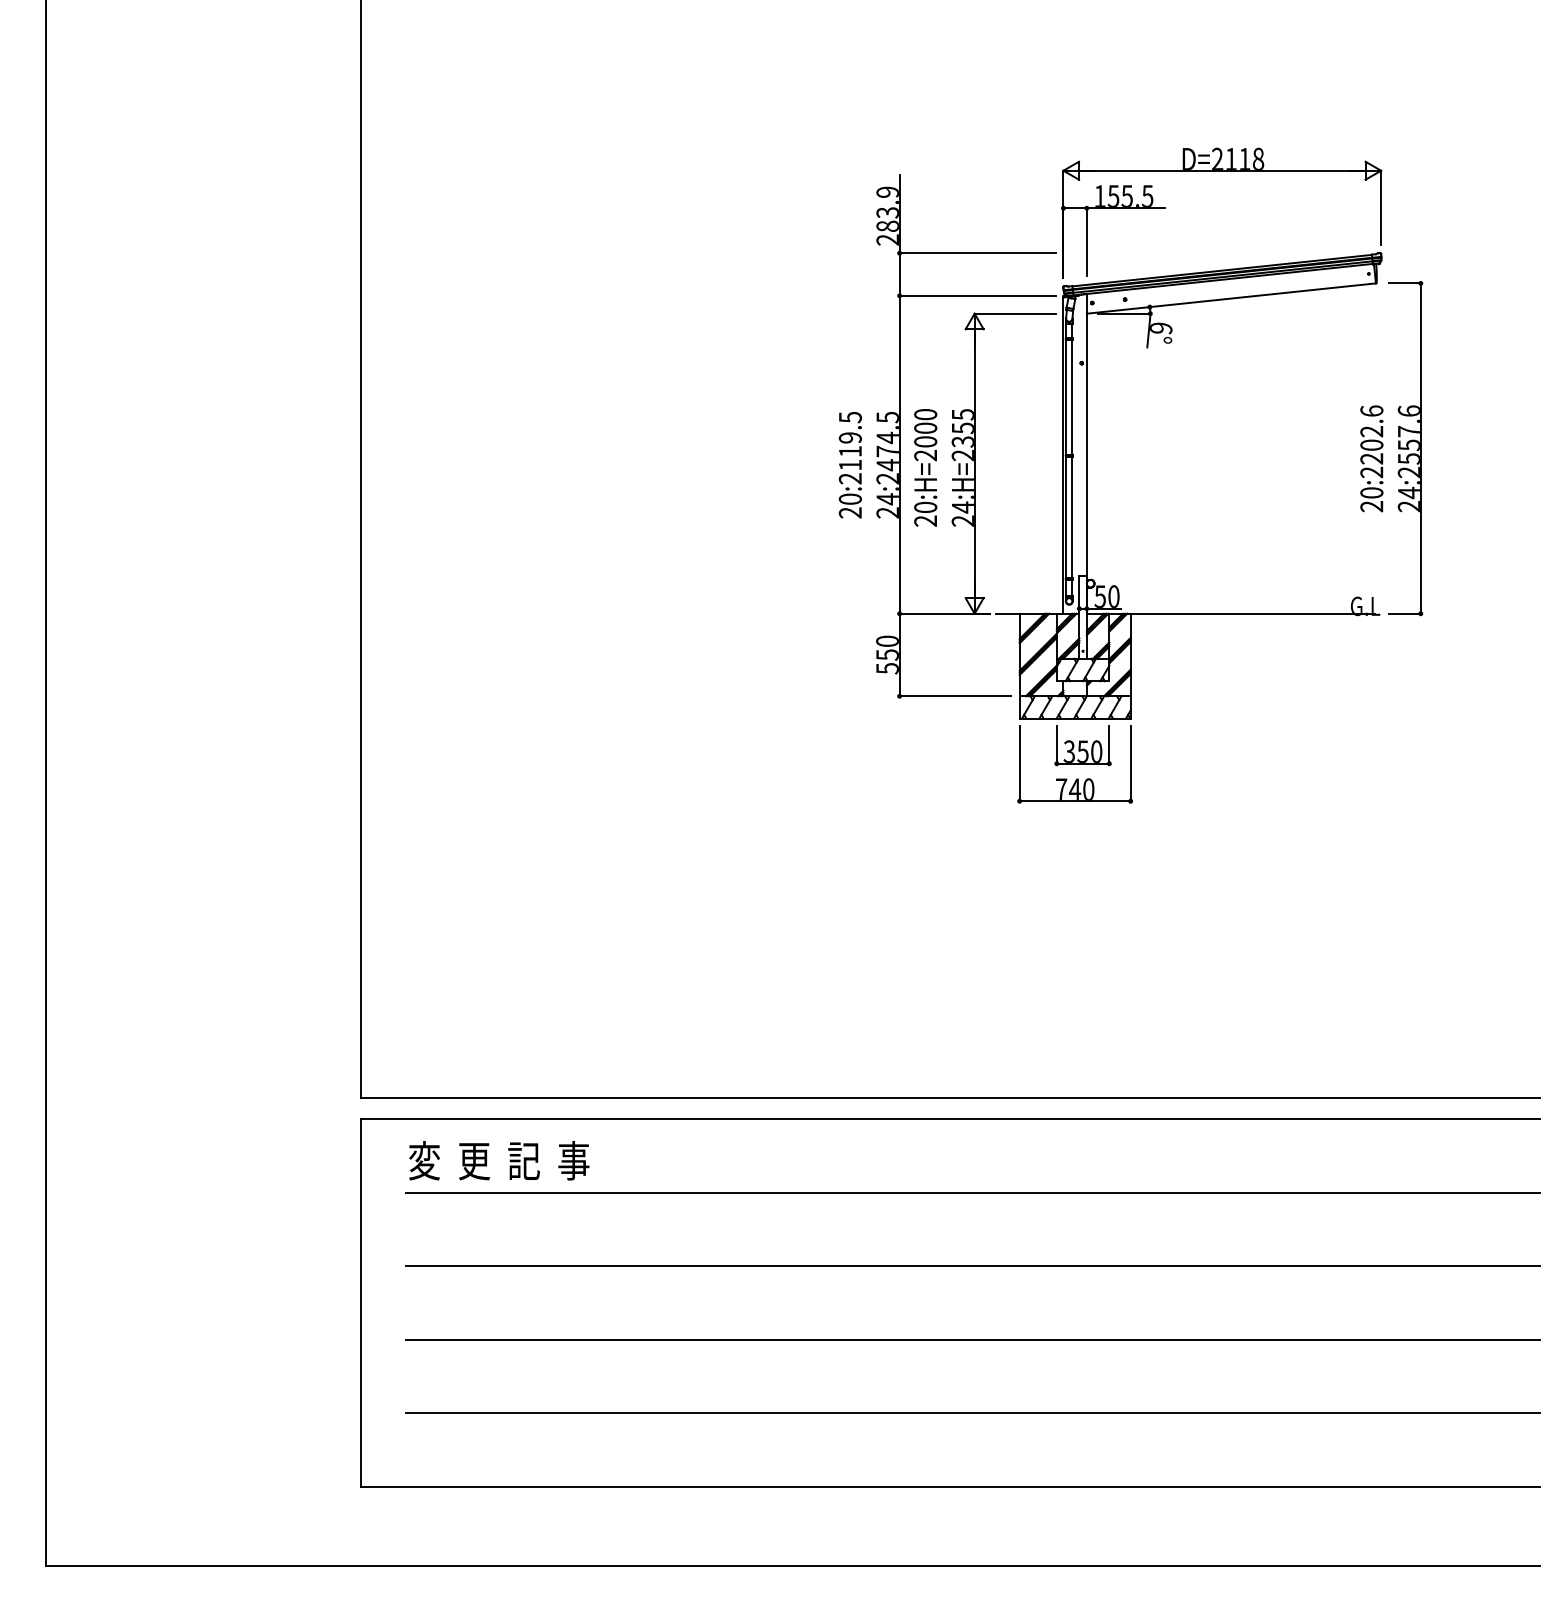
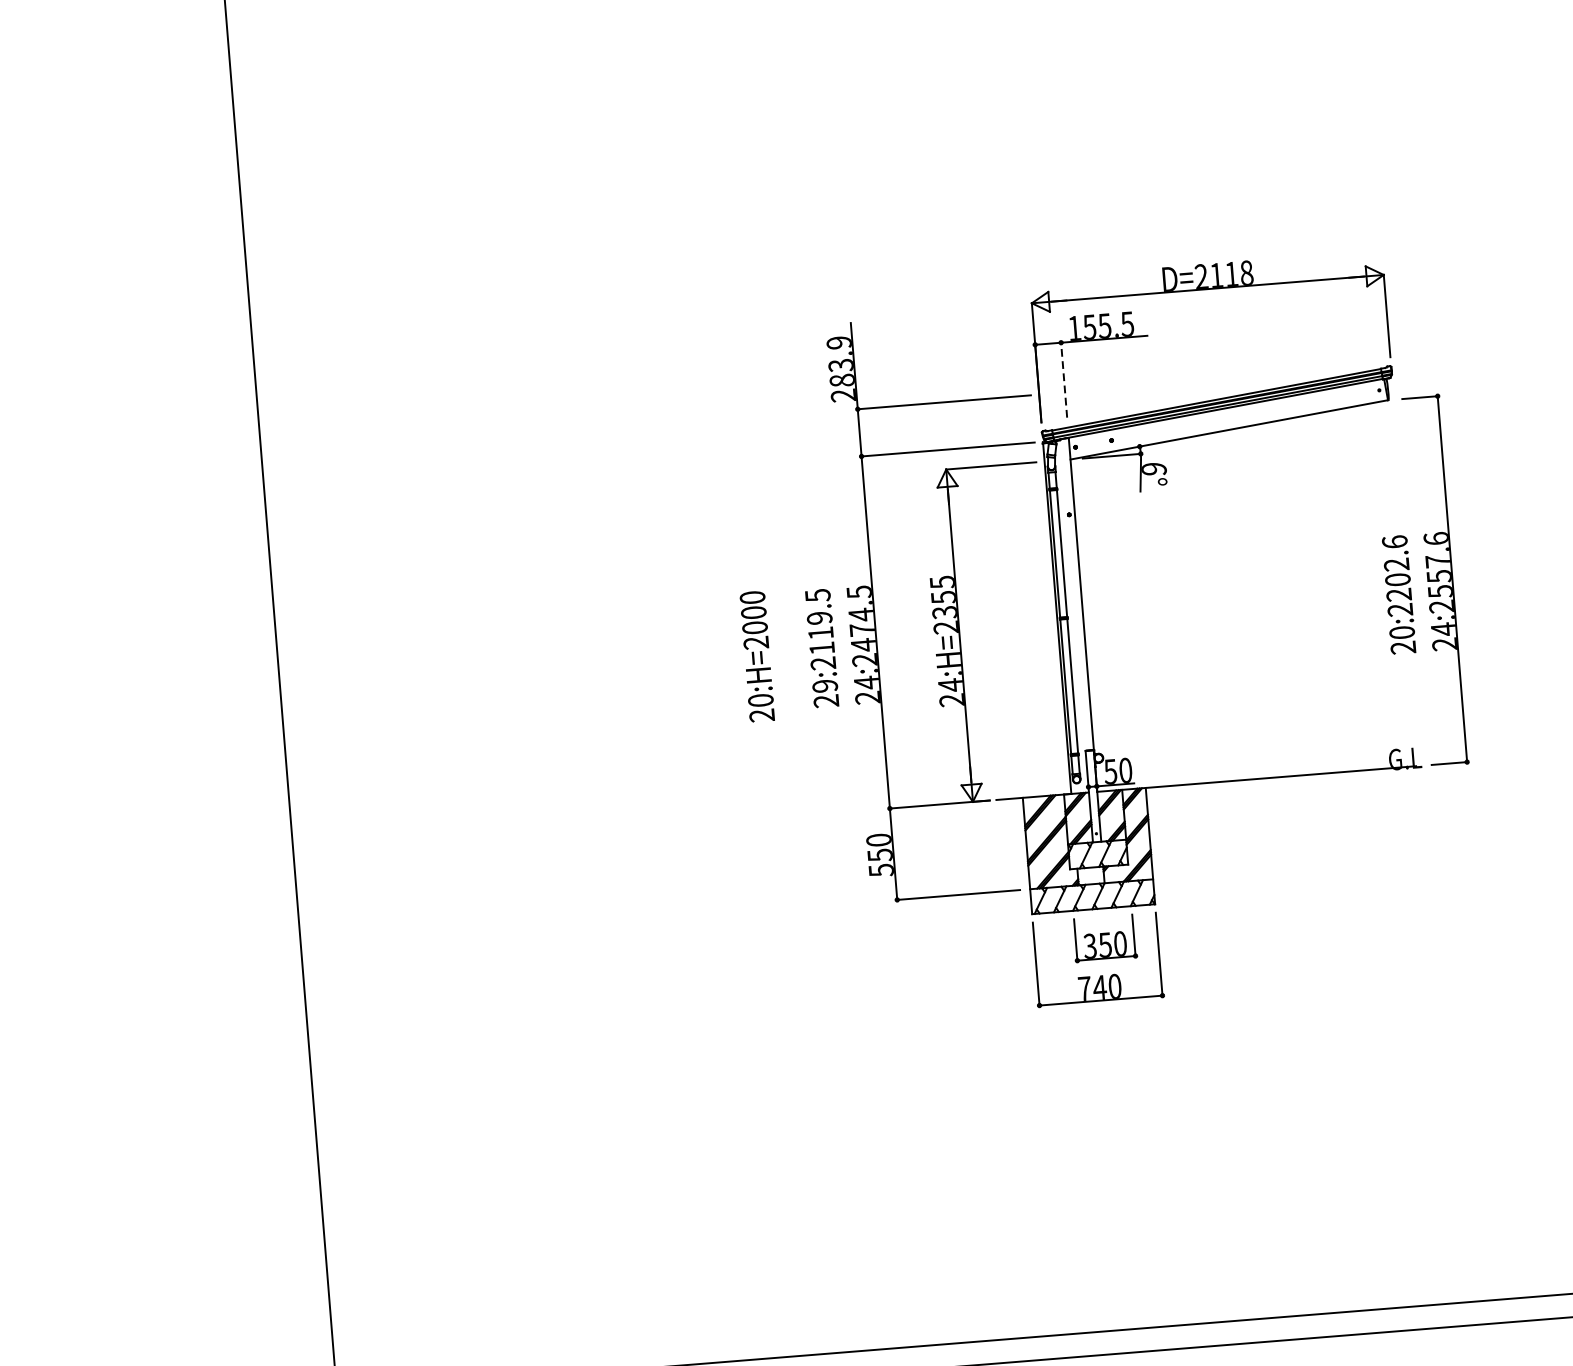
line: (1086, 242) -> (1063, 380), solid -> dashed
text: (925, 467) -> (757, 656), moved
text: (849, 498) -> (824, 685), 20:2119.5 -> 29:2119.5

